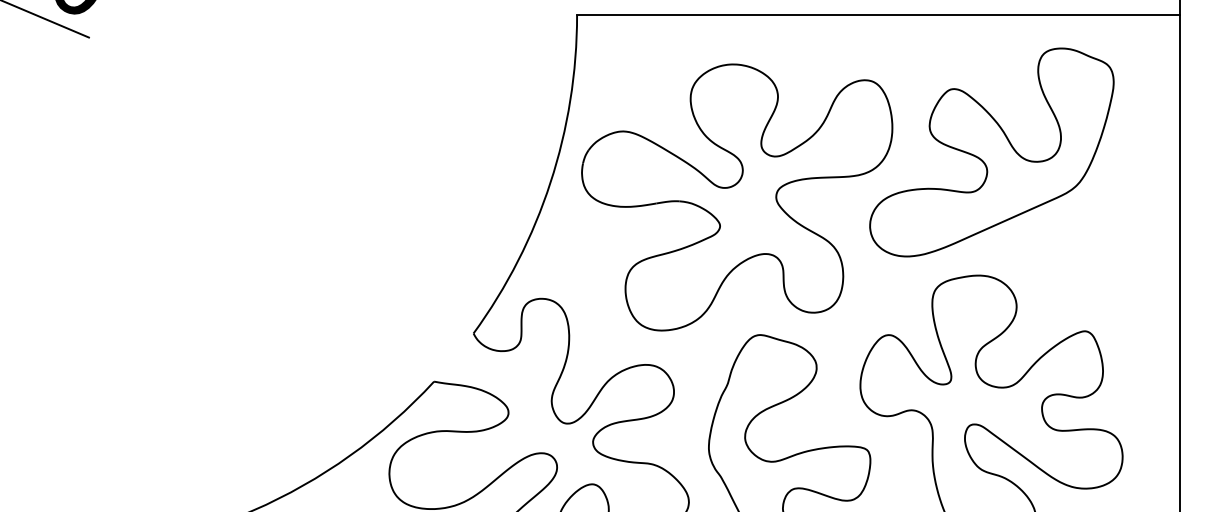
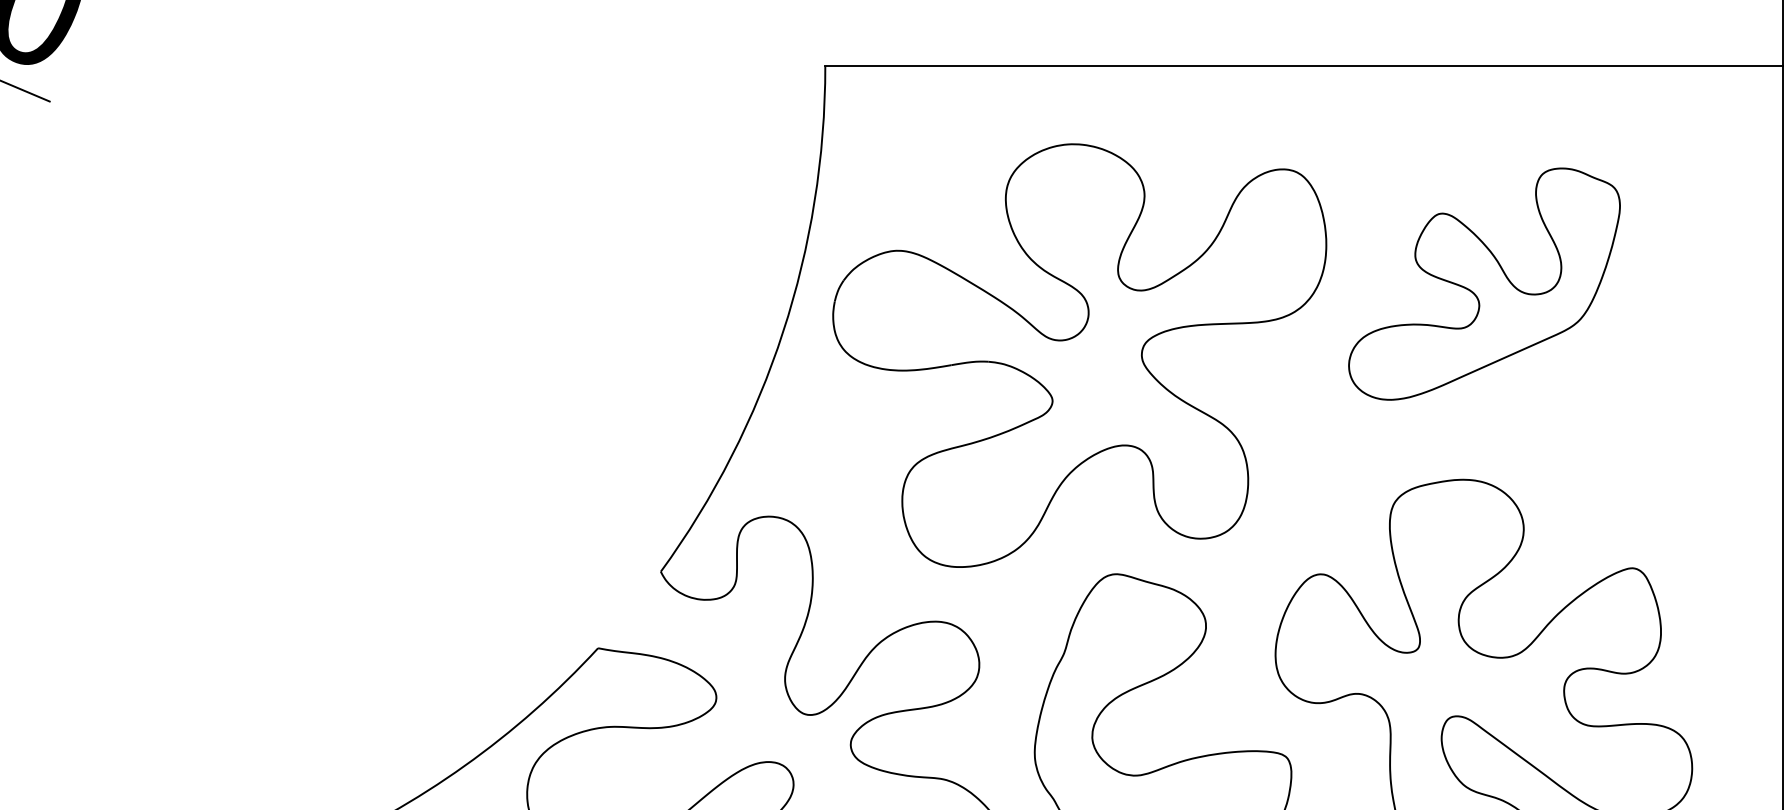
part: (991, 152) -> (1483, 284), size x0.7

